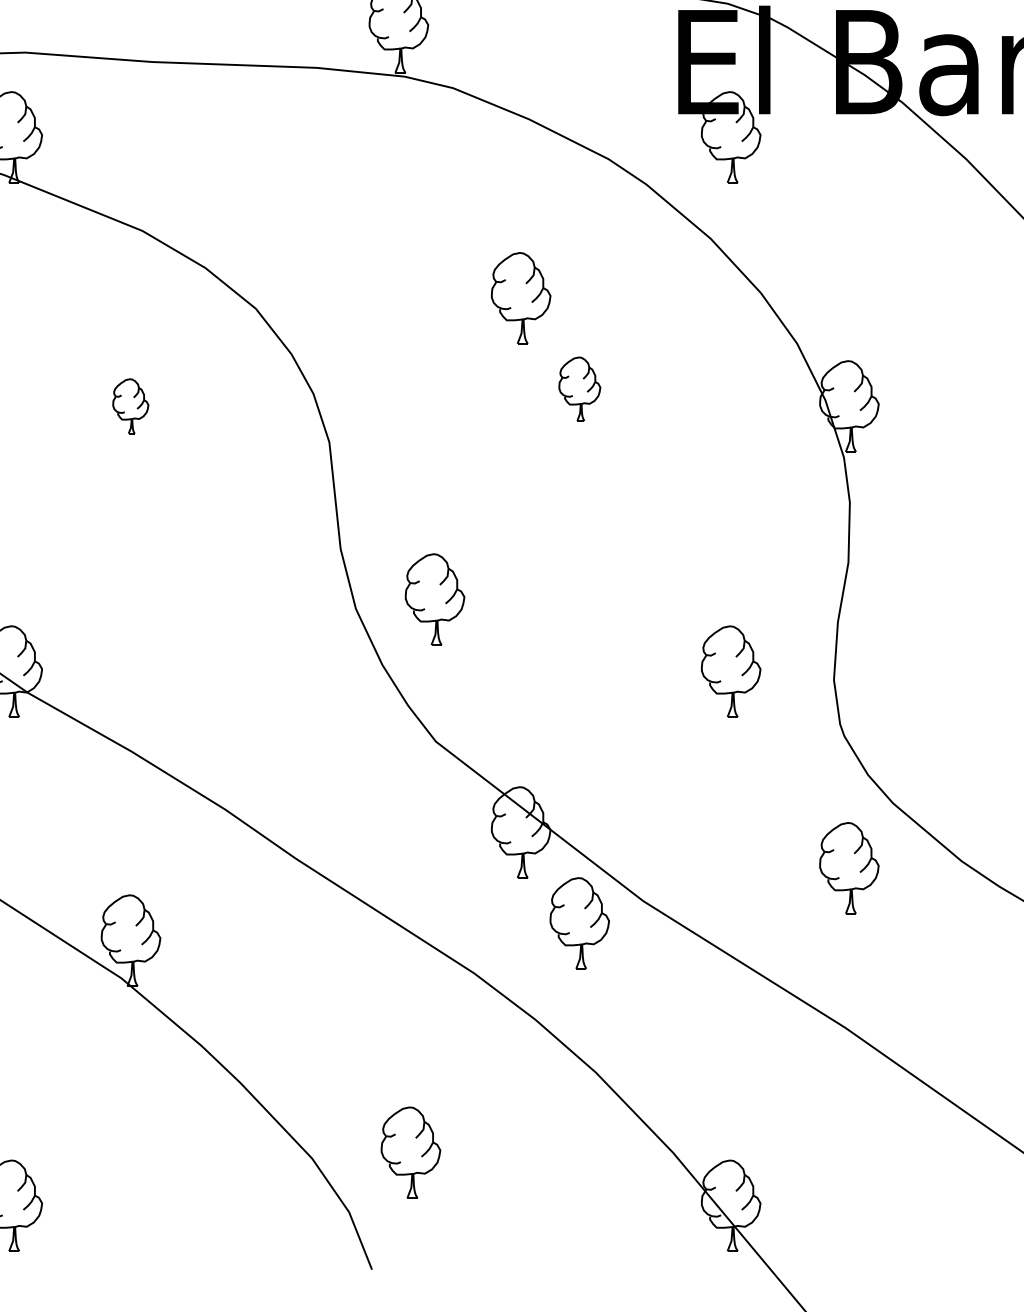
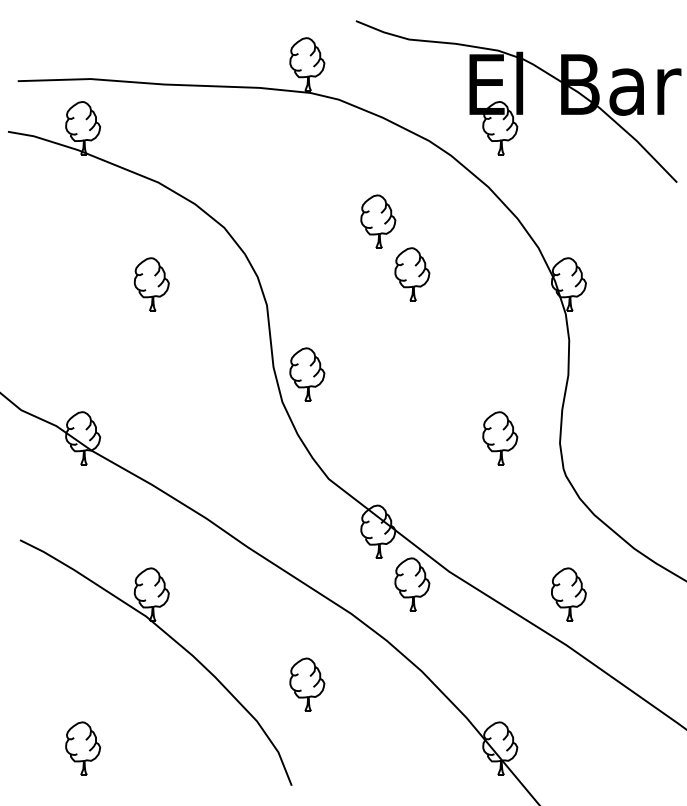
part: (579, 389) -> (412, 274), size x1.43
part: (130, 406) -> (151, 284), size x1.67
part: (435, 599) -> (307, 374), moved
part: (848, 867) -> (568, 594), moved
part: (411, 1152) -> (307, 684), moved

